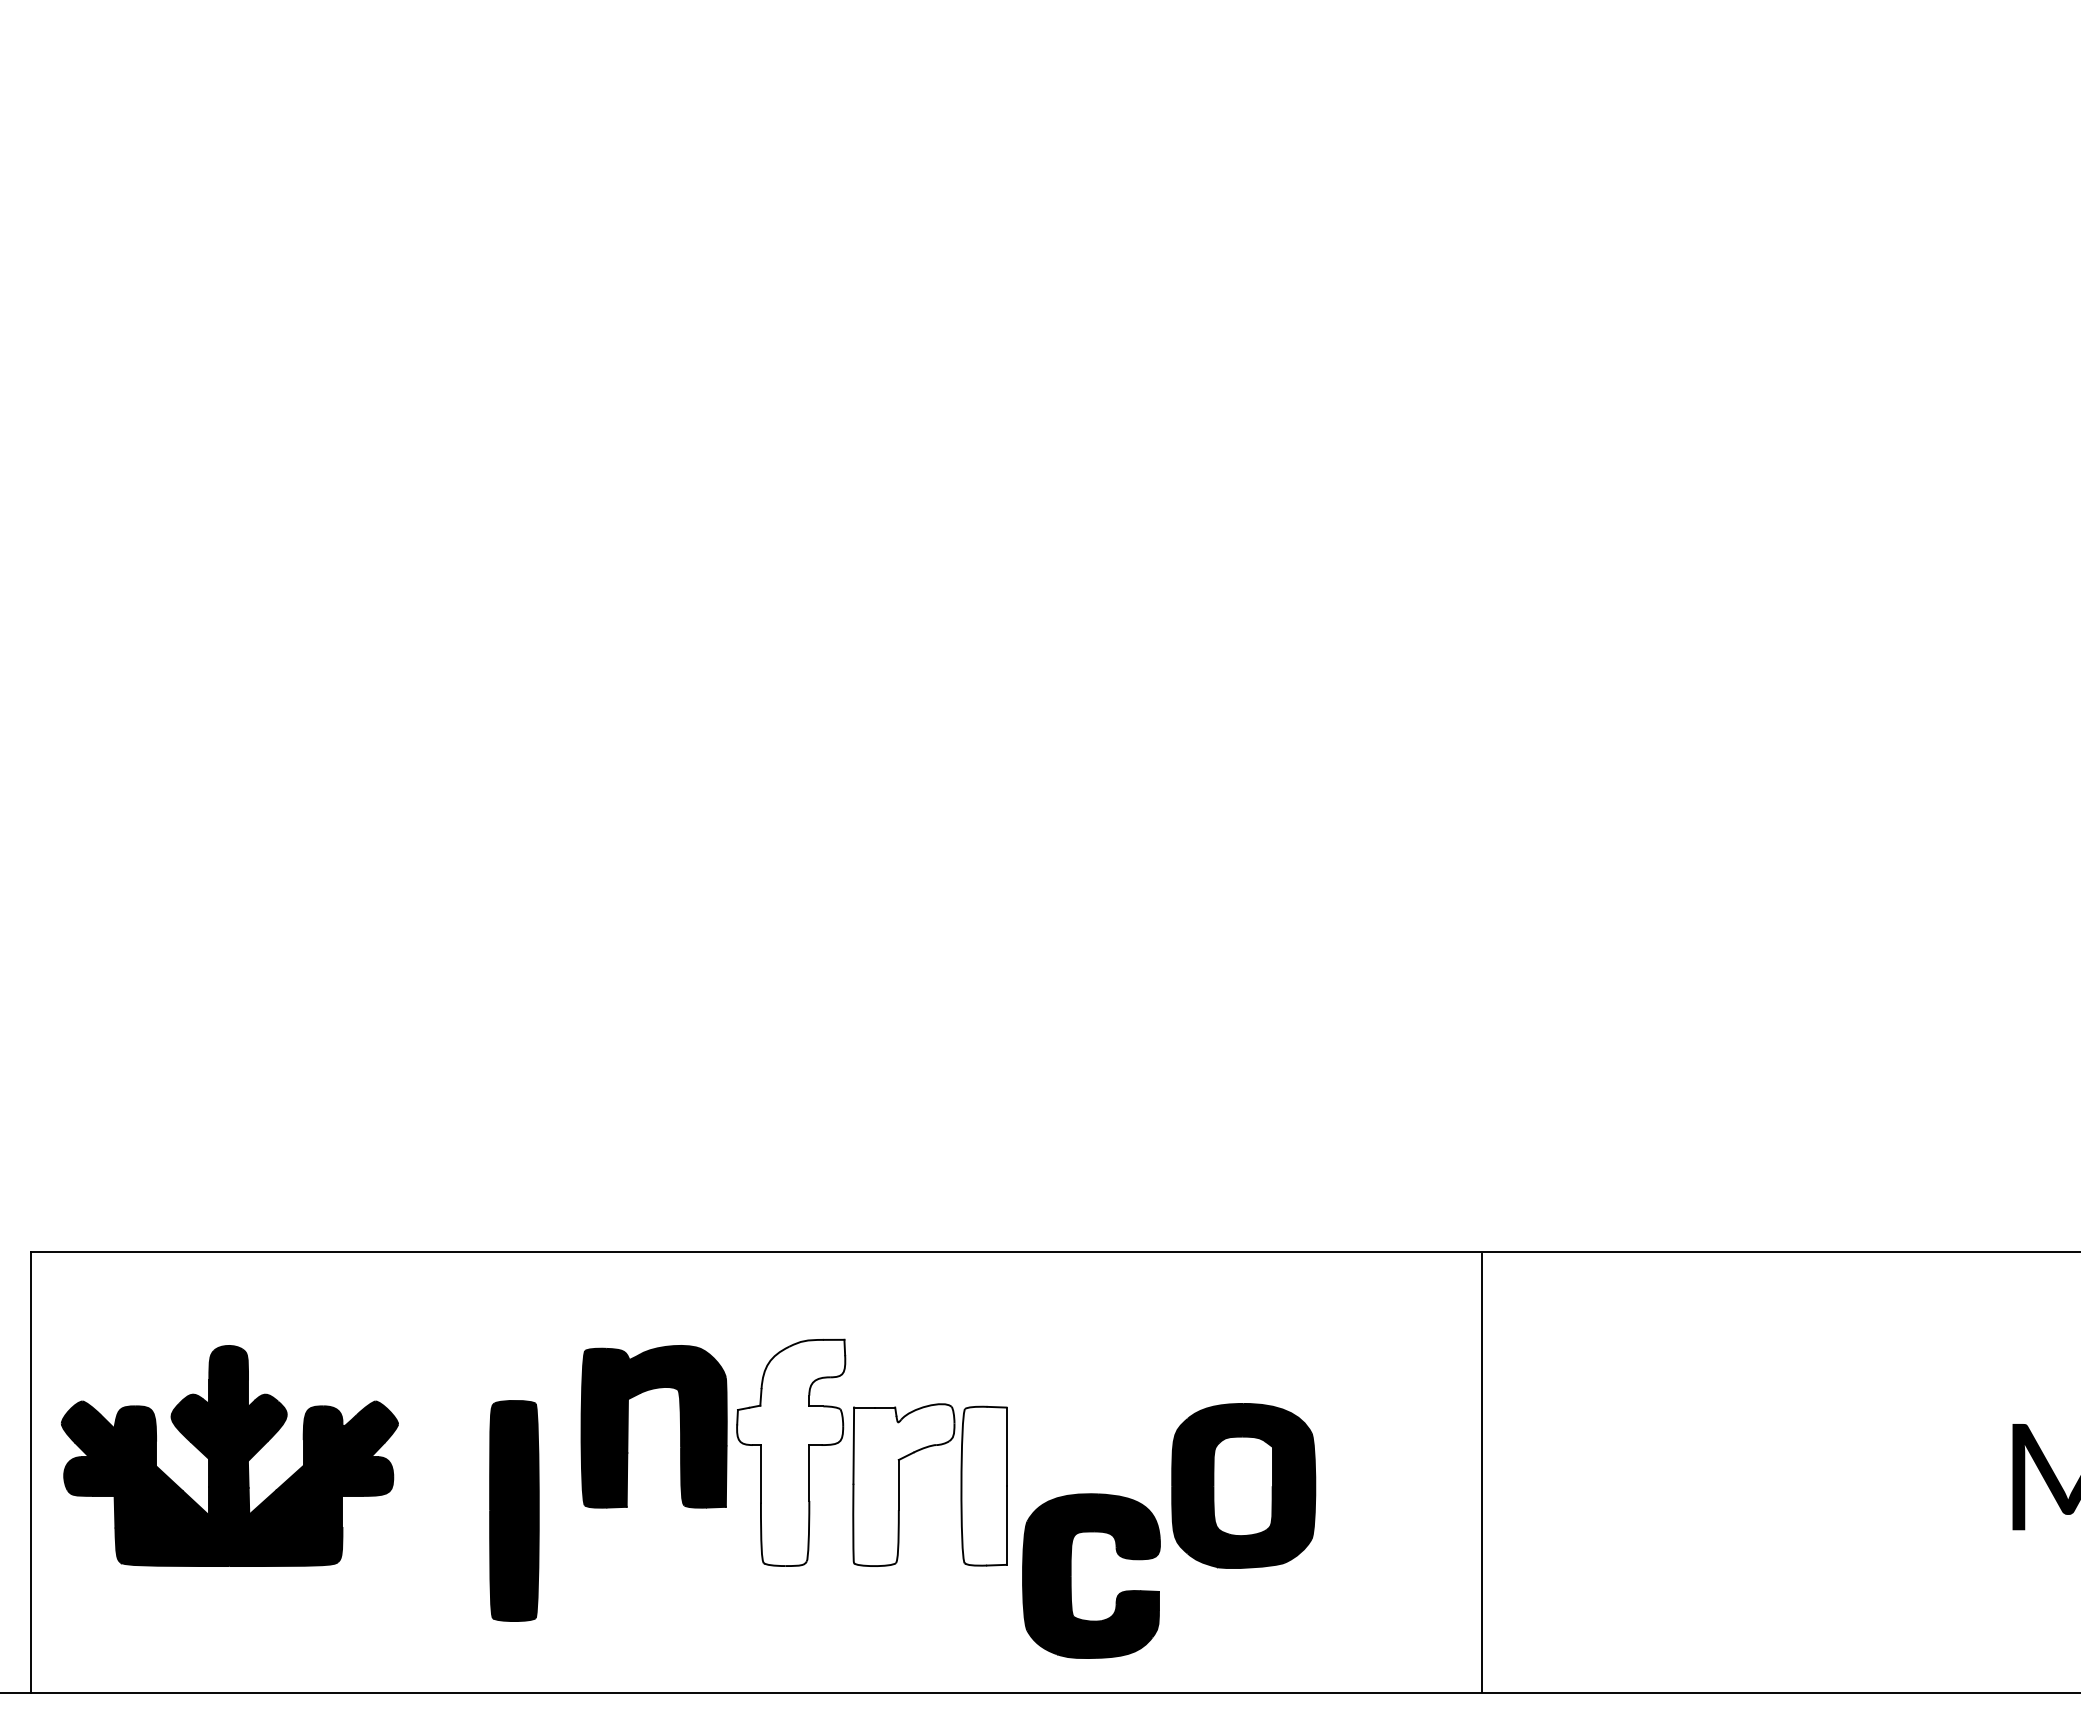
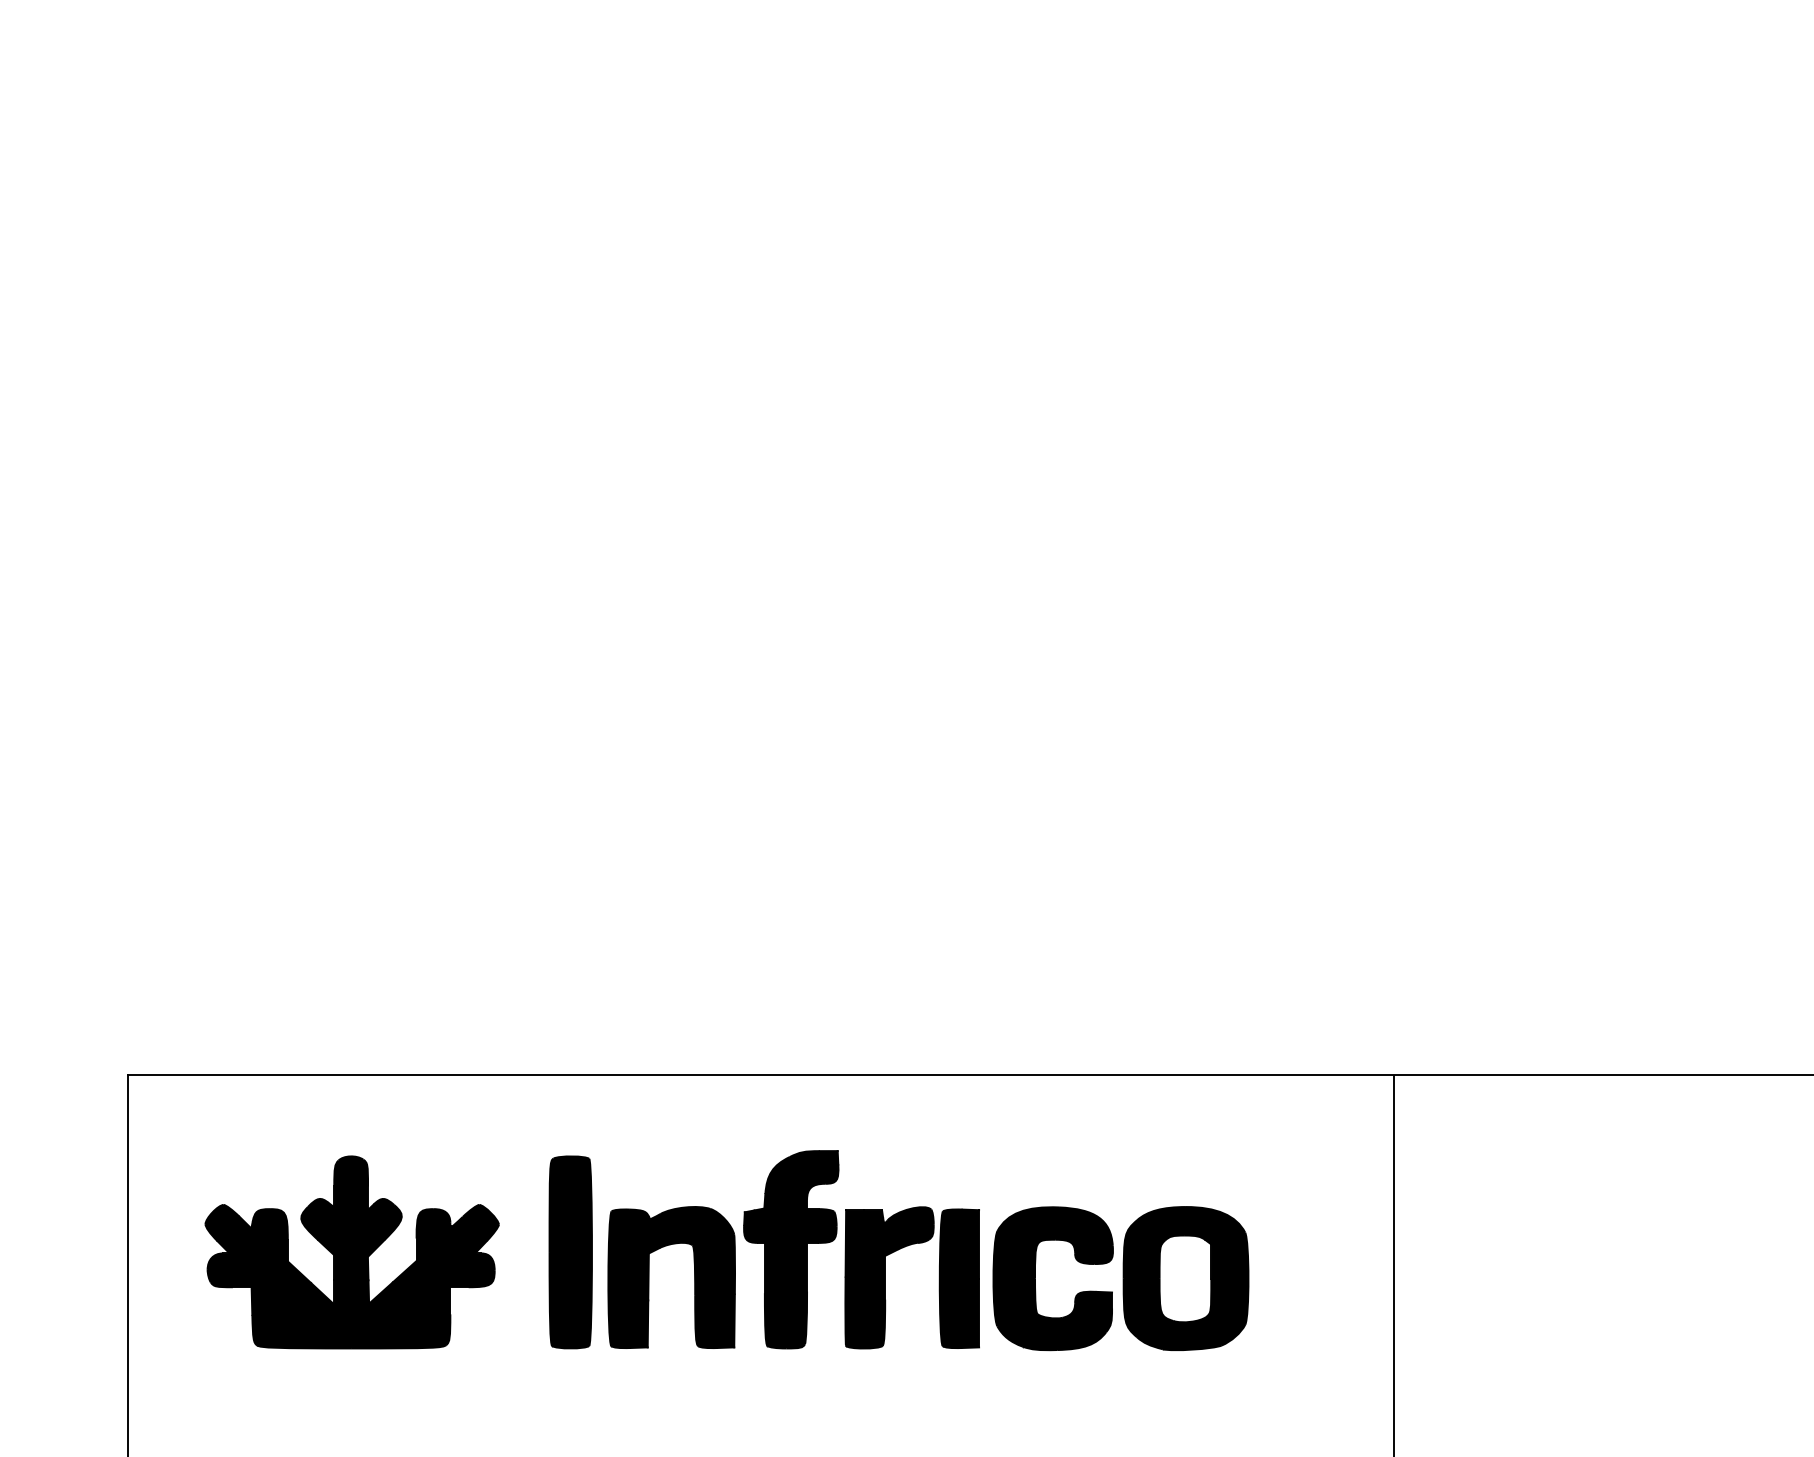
part: (628, 1426) -> (649, 1277), moved
fill: (791, 1452) -> (791, 1249), added
part: (229, 1455) -> (351, 1252), moved
fill: (903, 1485) -> (889, 1278), added
fill: (983, 1485) -> (959, 1278), added
part: (514, 1510) -> (570, 1252), moved
part: (1071, 1575) -> (1035, 1278), moved

